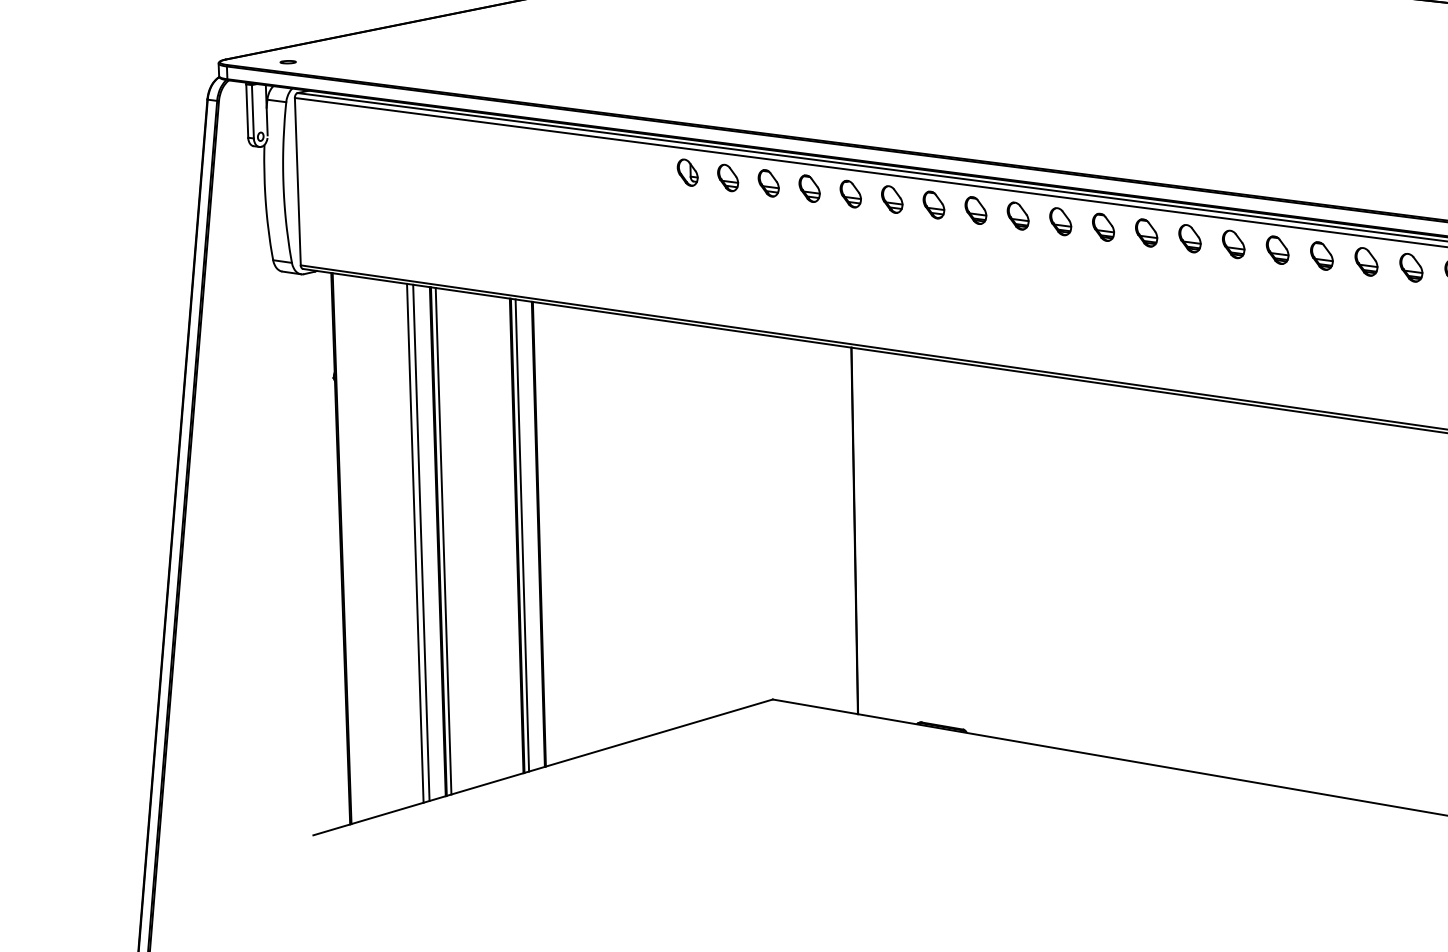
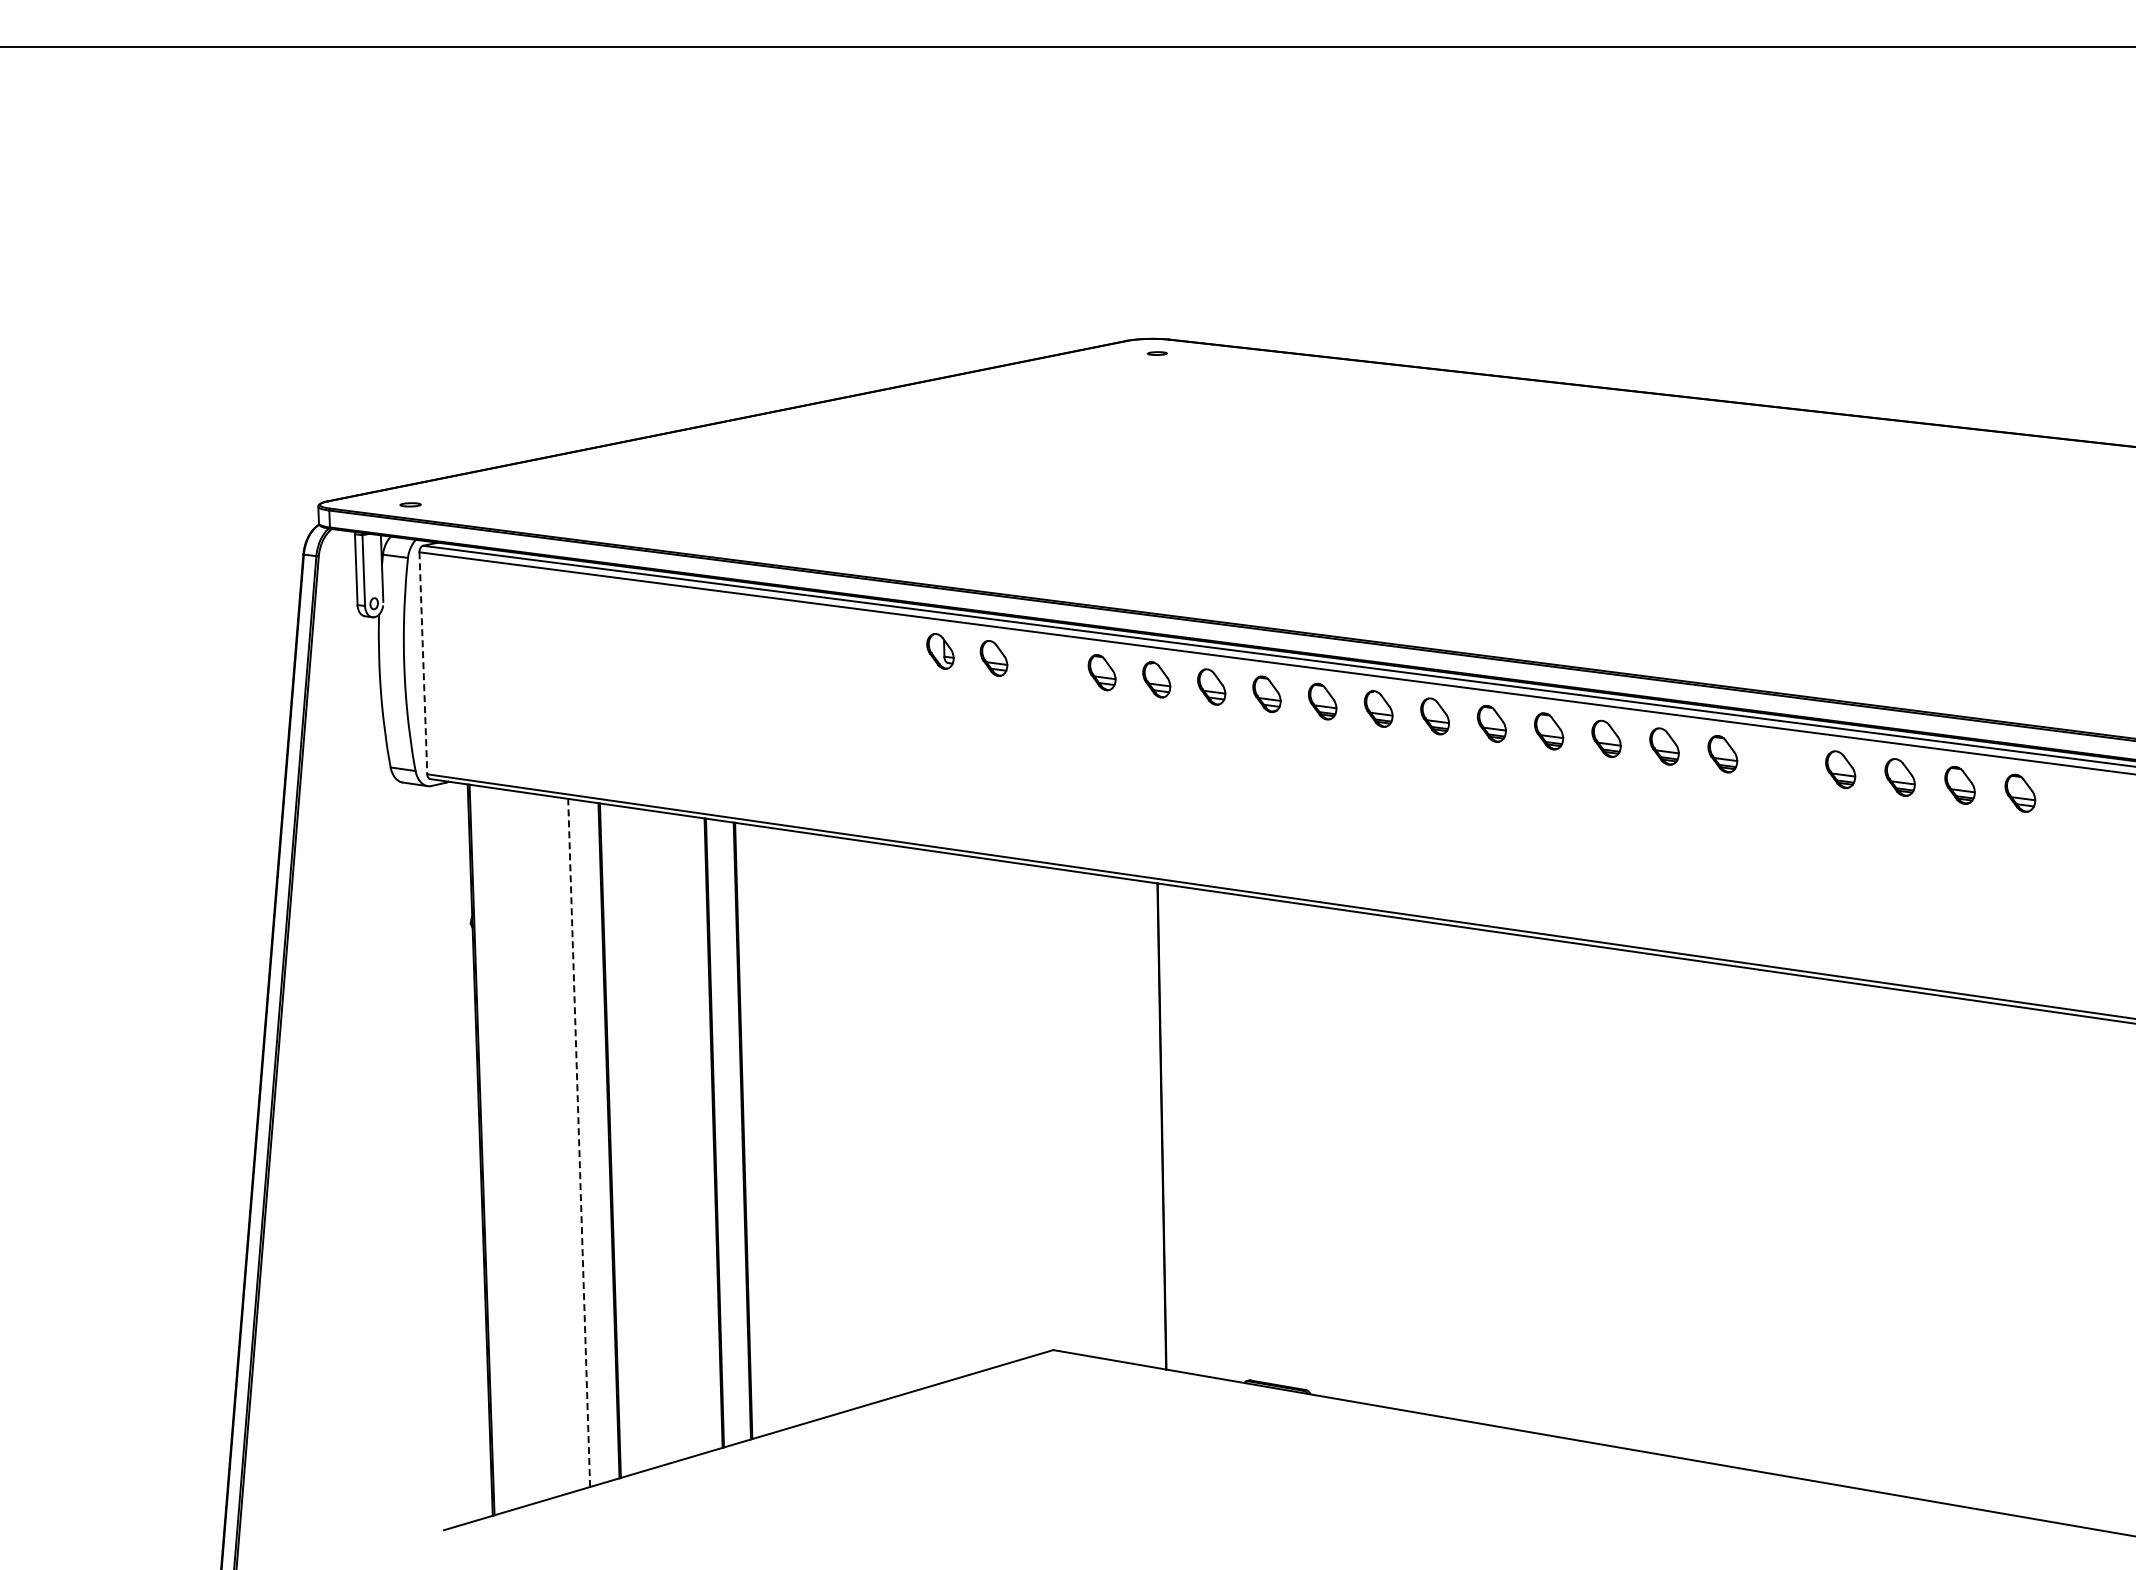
line: (297, 181) -> (423, 663), solid -> dashed
part: (768, 183) -> (1047, 665), removed
part: (1321, 255) -> (1781, 761), removed
line: (522, 535) -> (721, 1132), removed
line: (443, 541) -> (616, 1140), removed
line: (415, 542) -> (579, 1142), solid -> dashed
line: (421, 542) -> (587, 1142), removed

